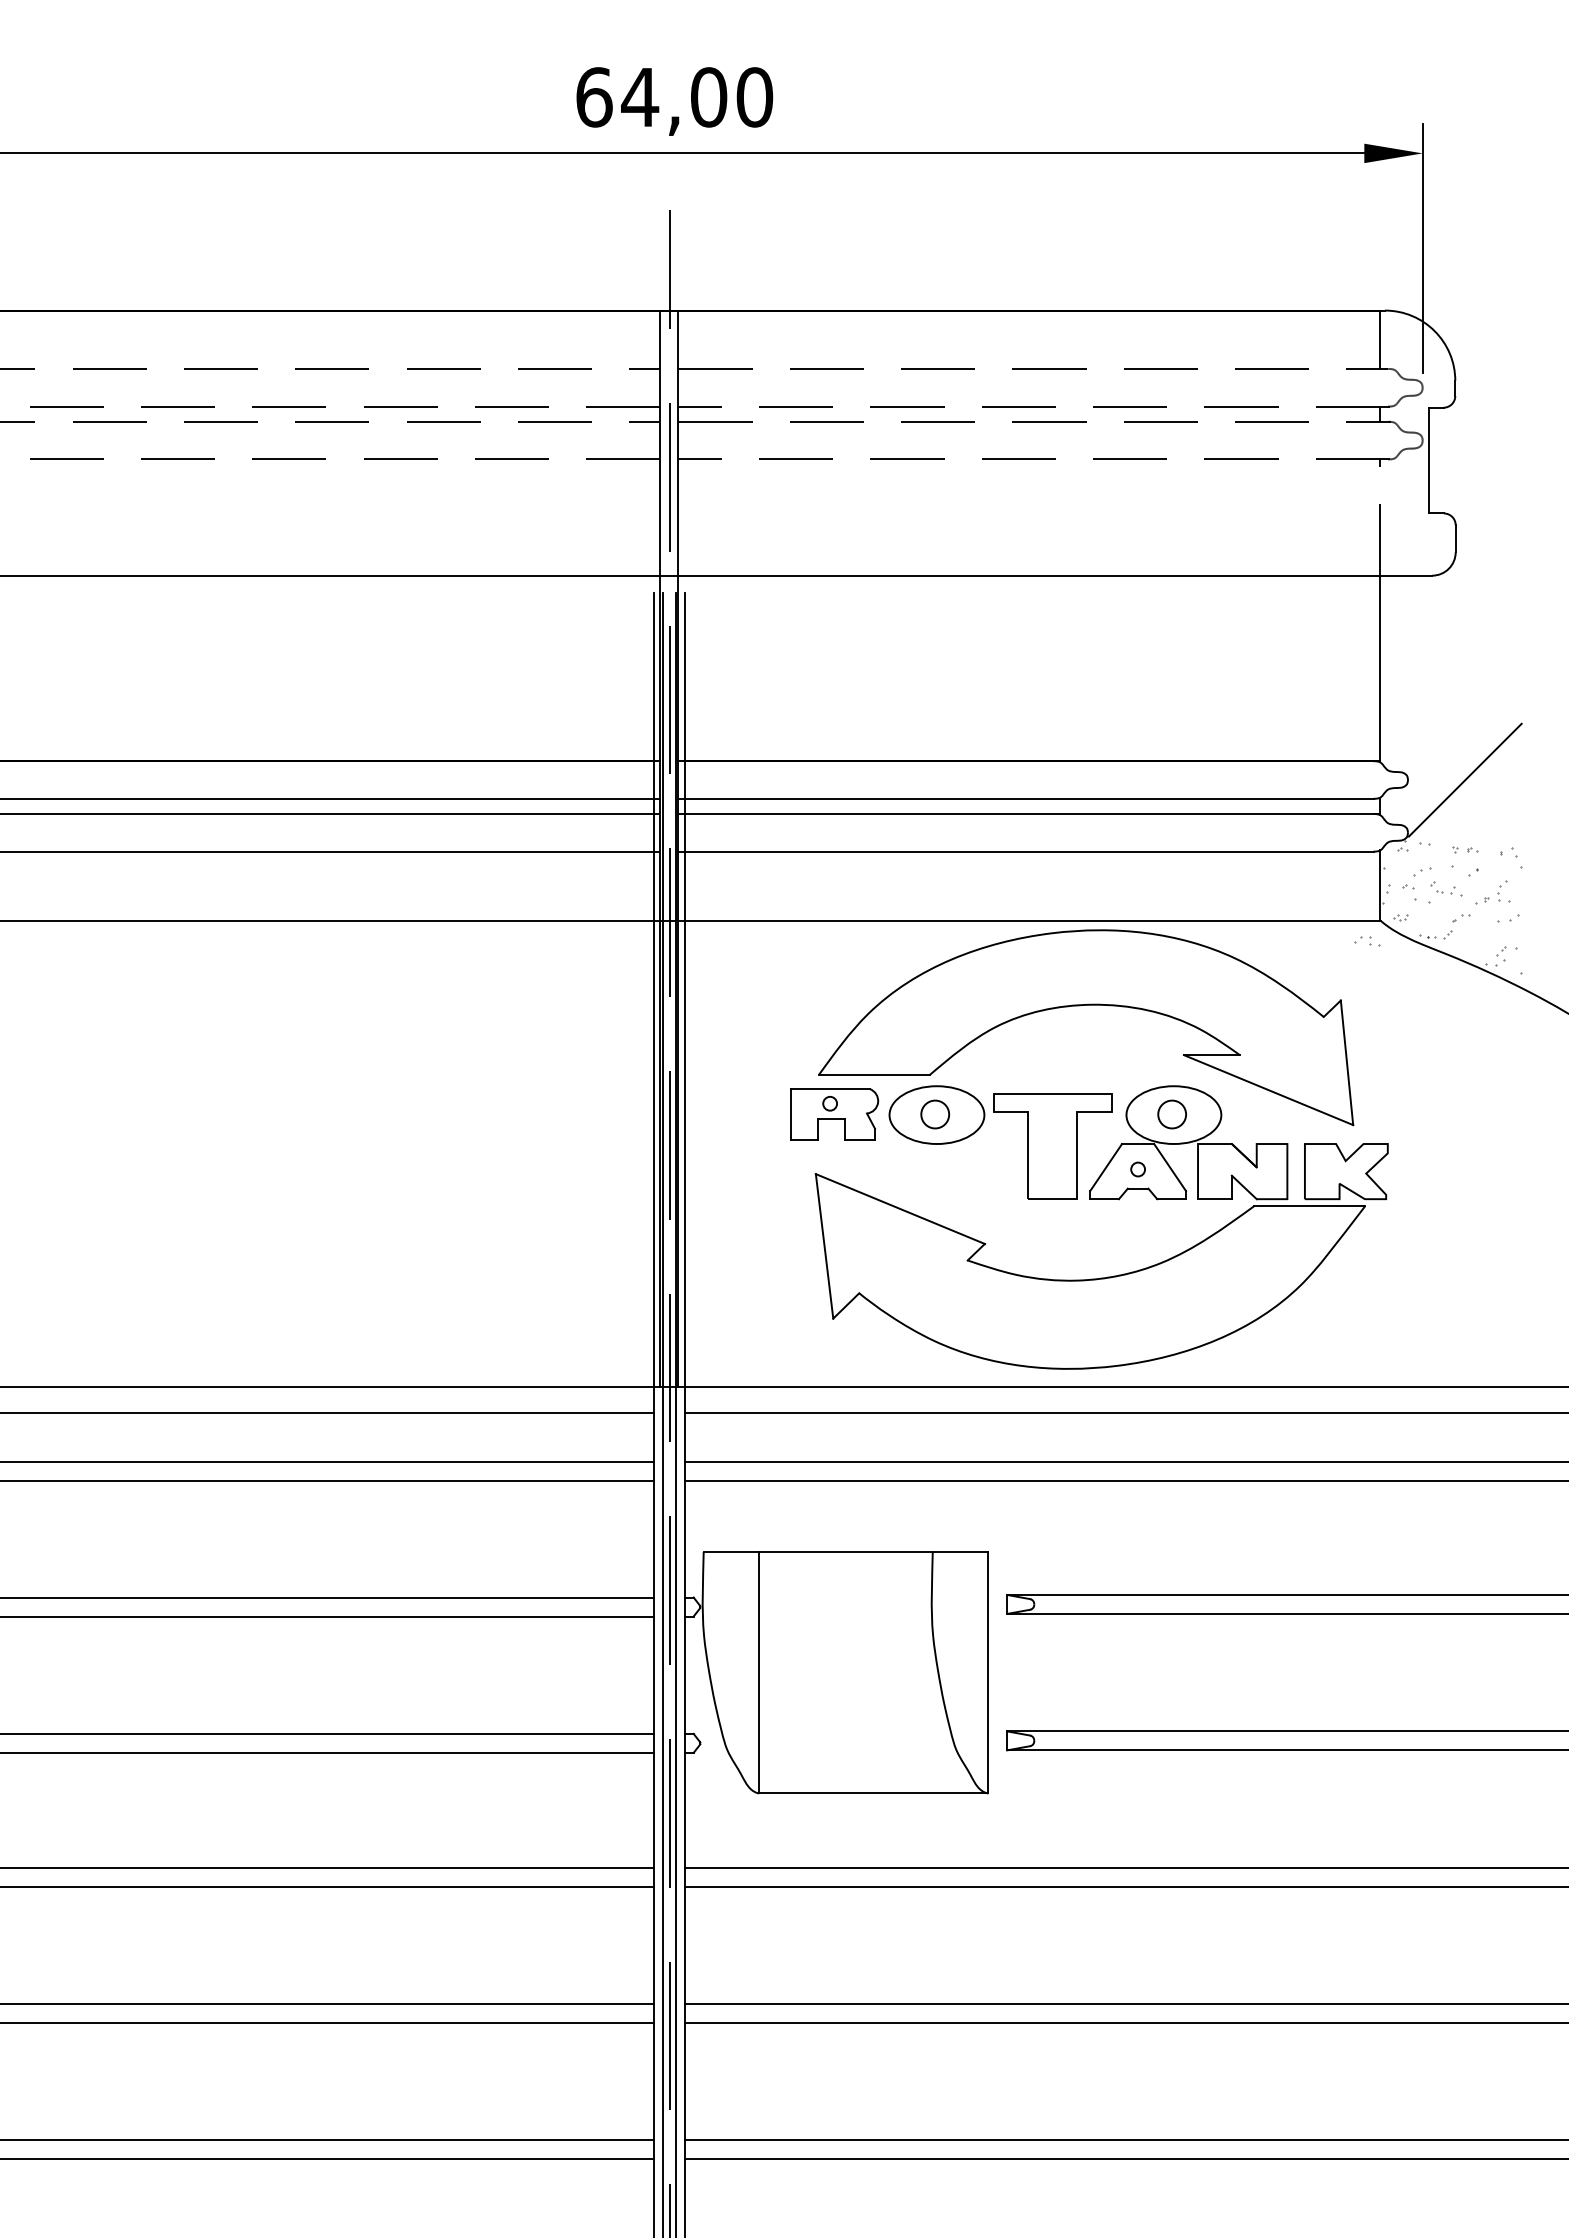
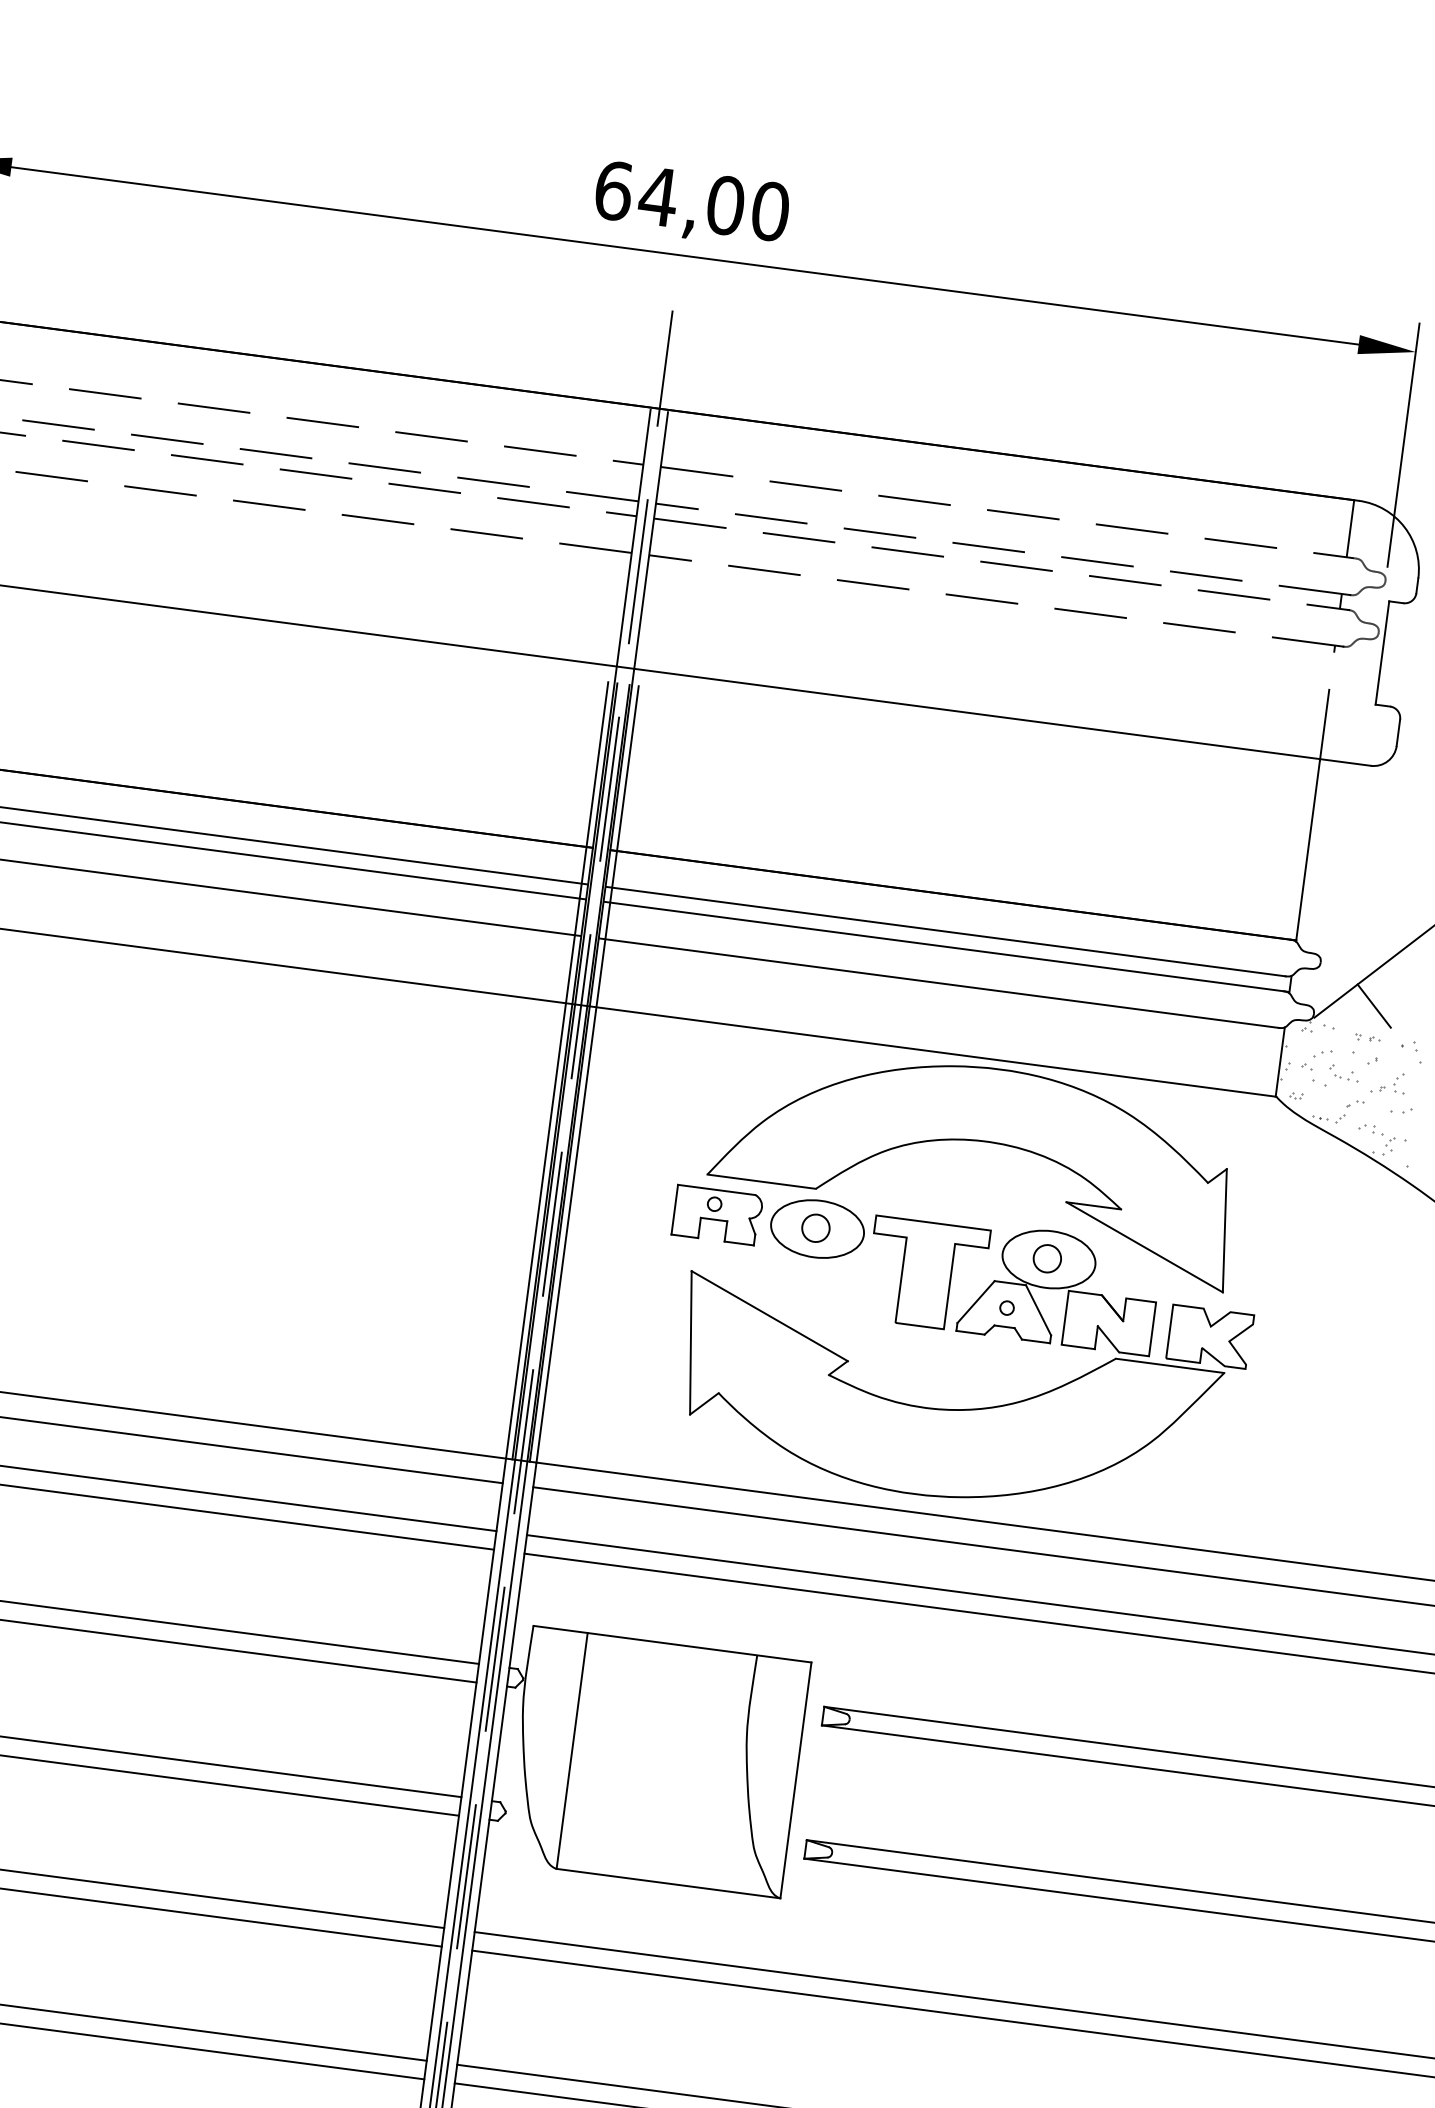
line: (1467, 816) -> (1374, 1005), added
part: (1367, 941) -> (1370, 1129), moved

